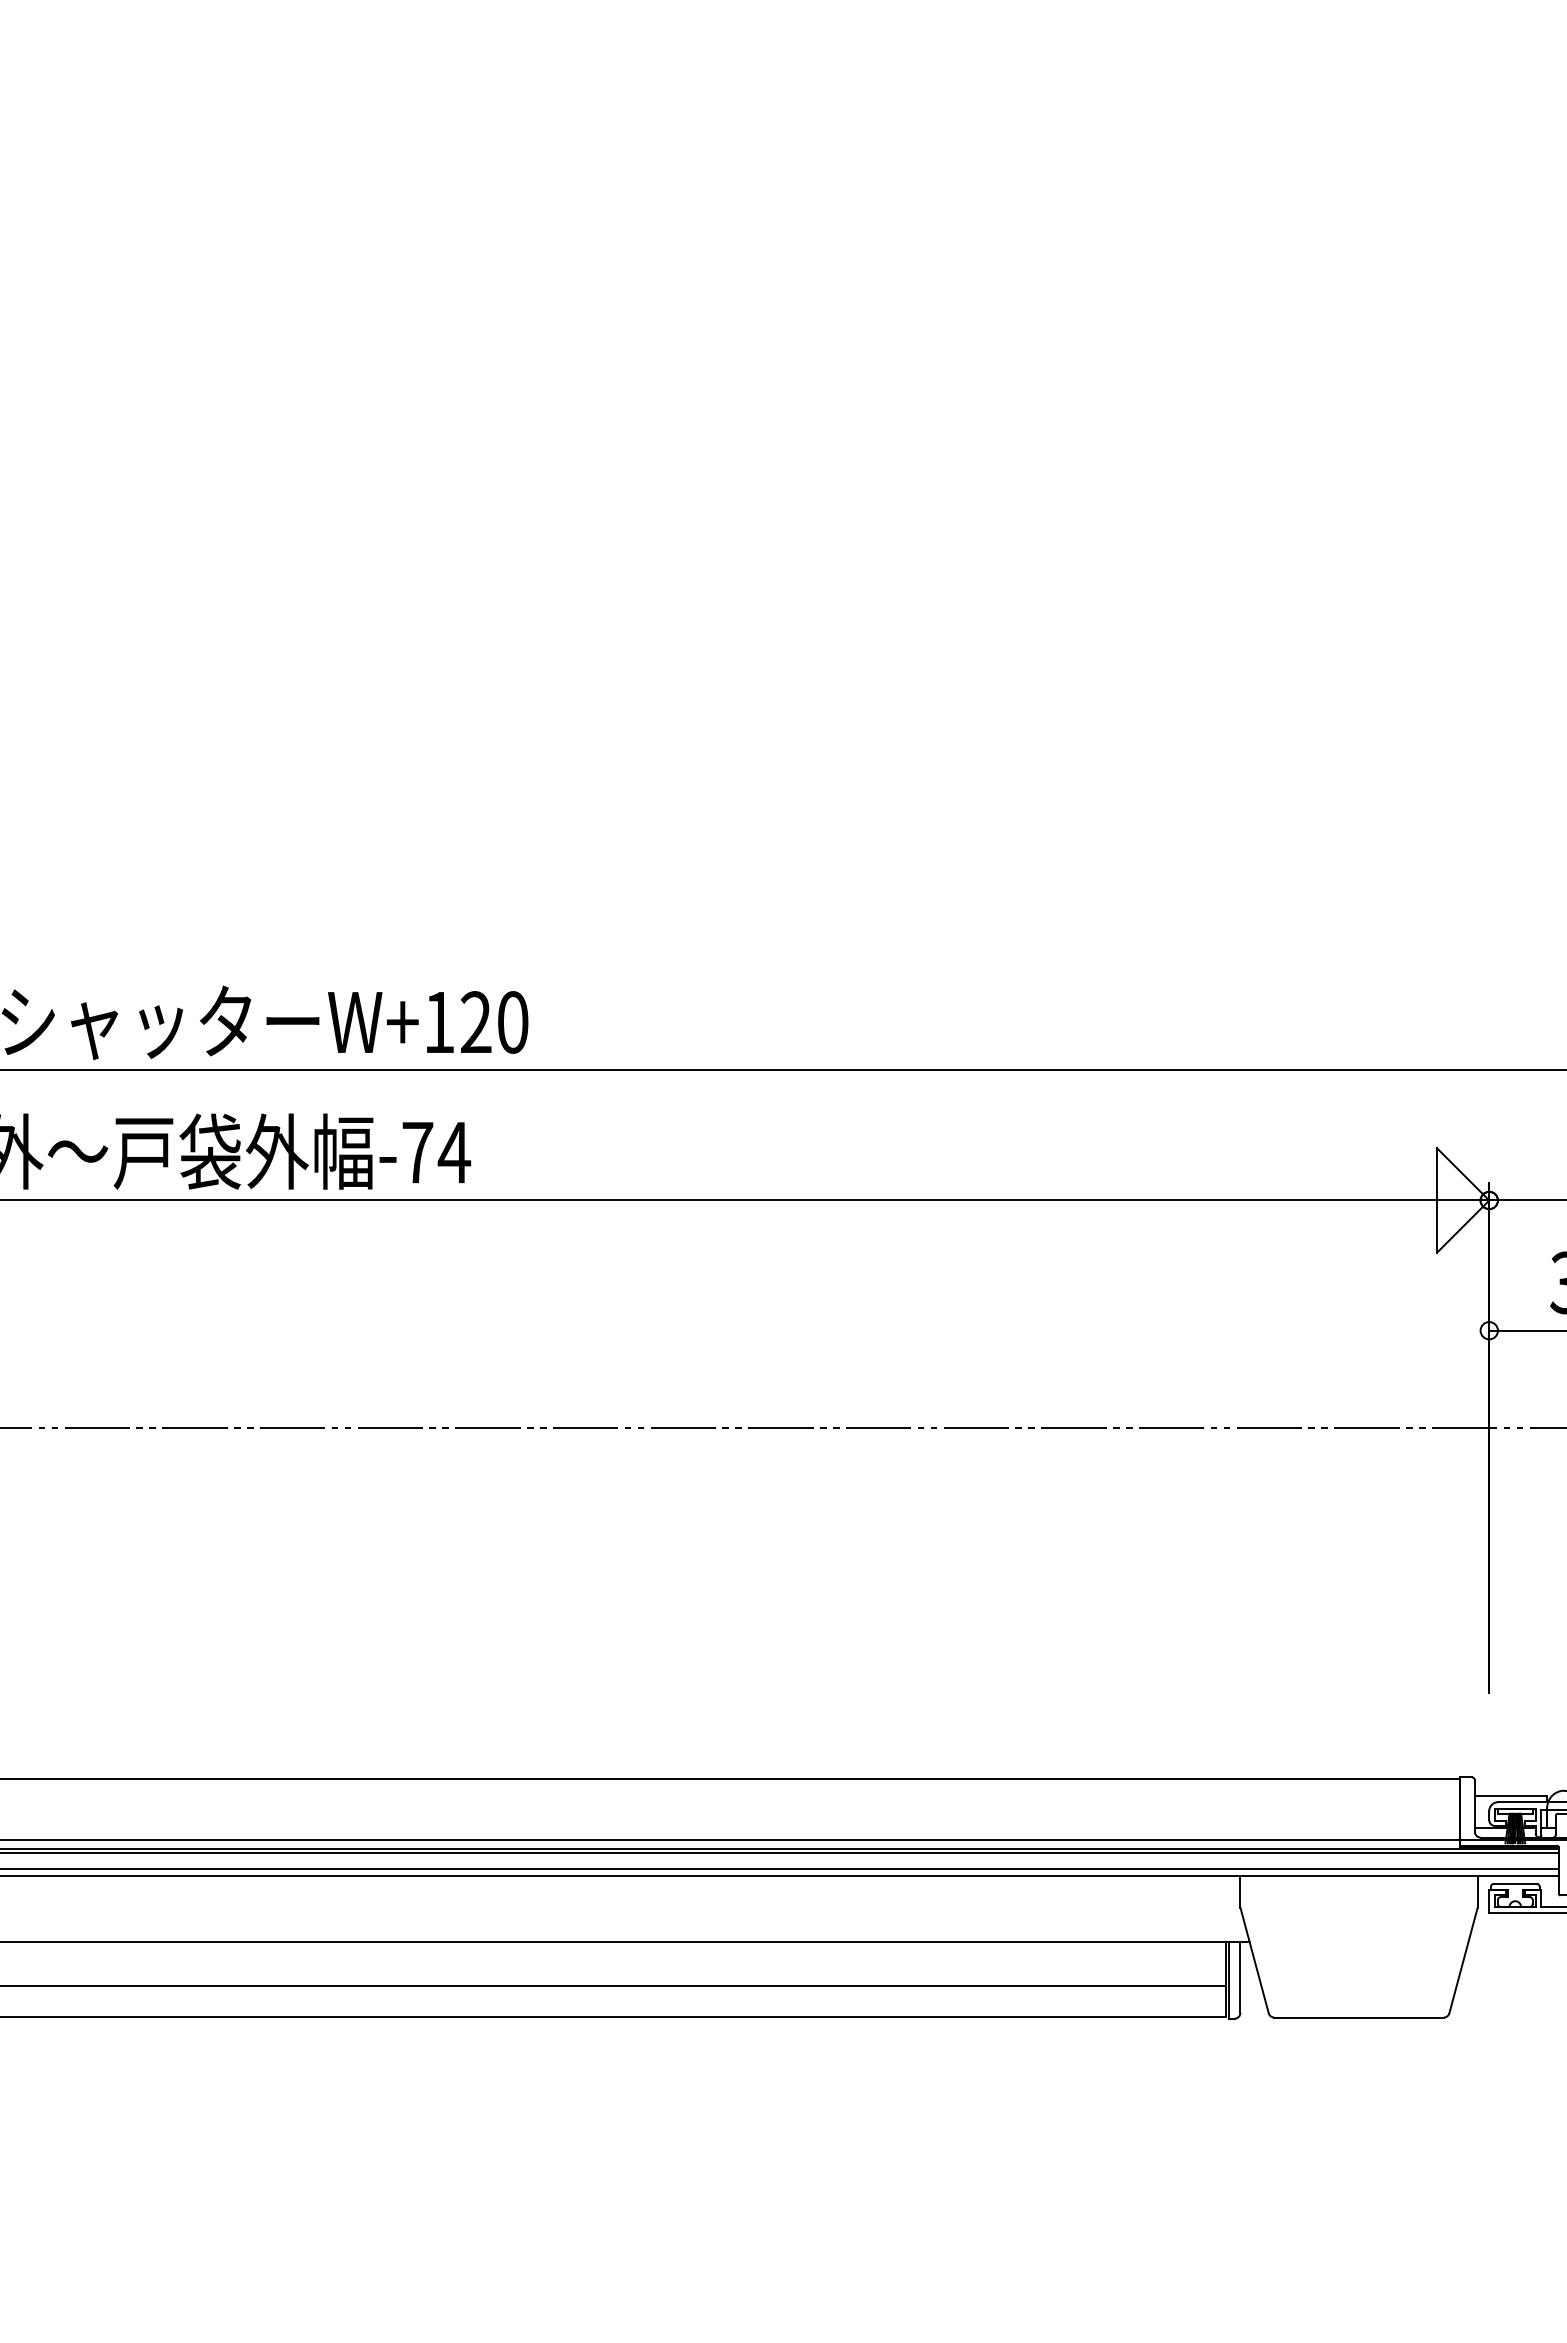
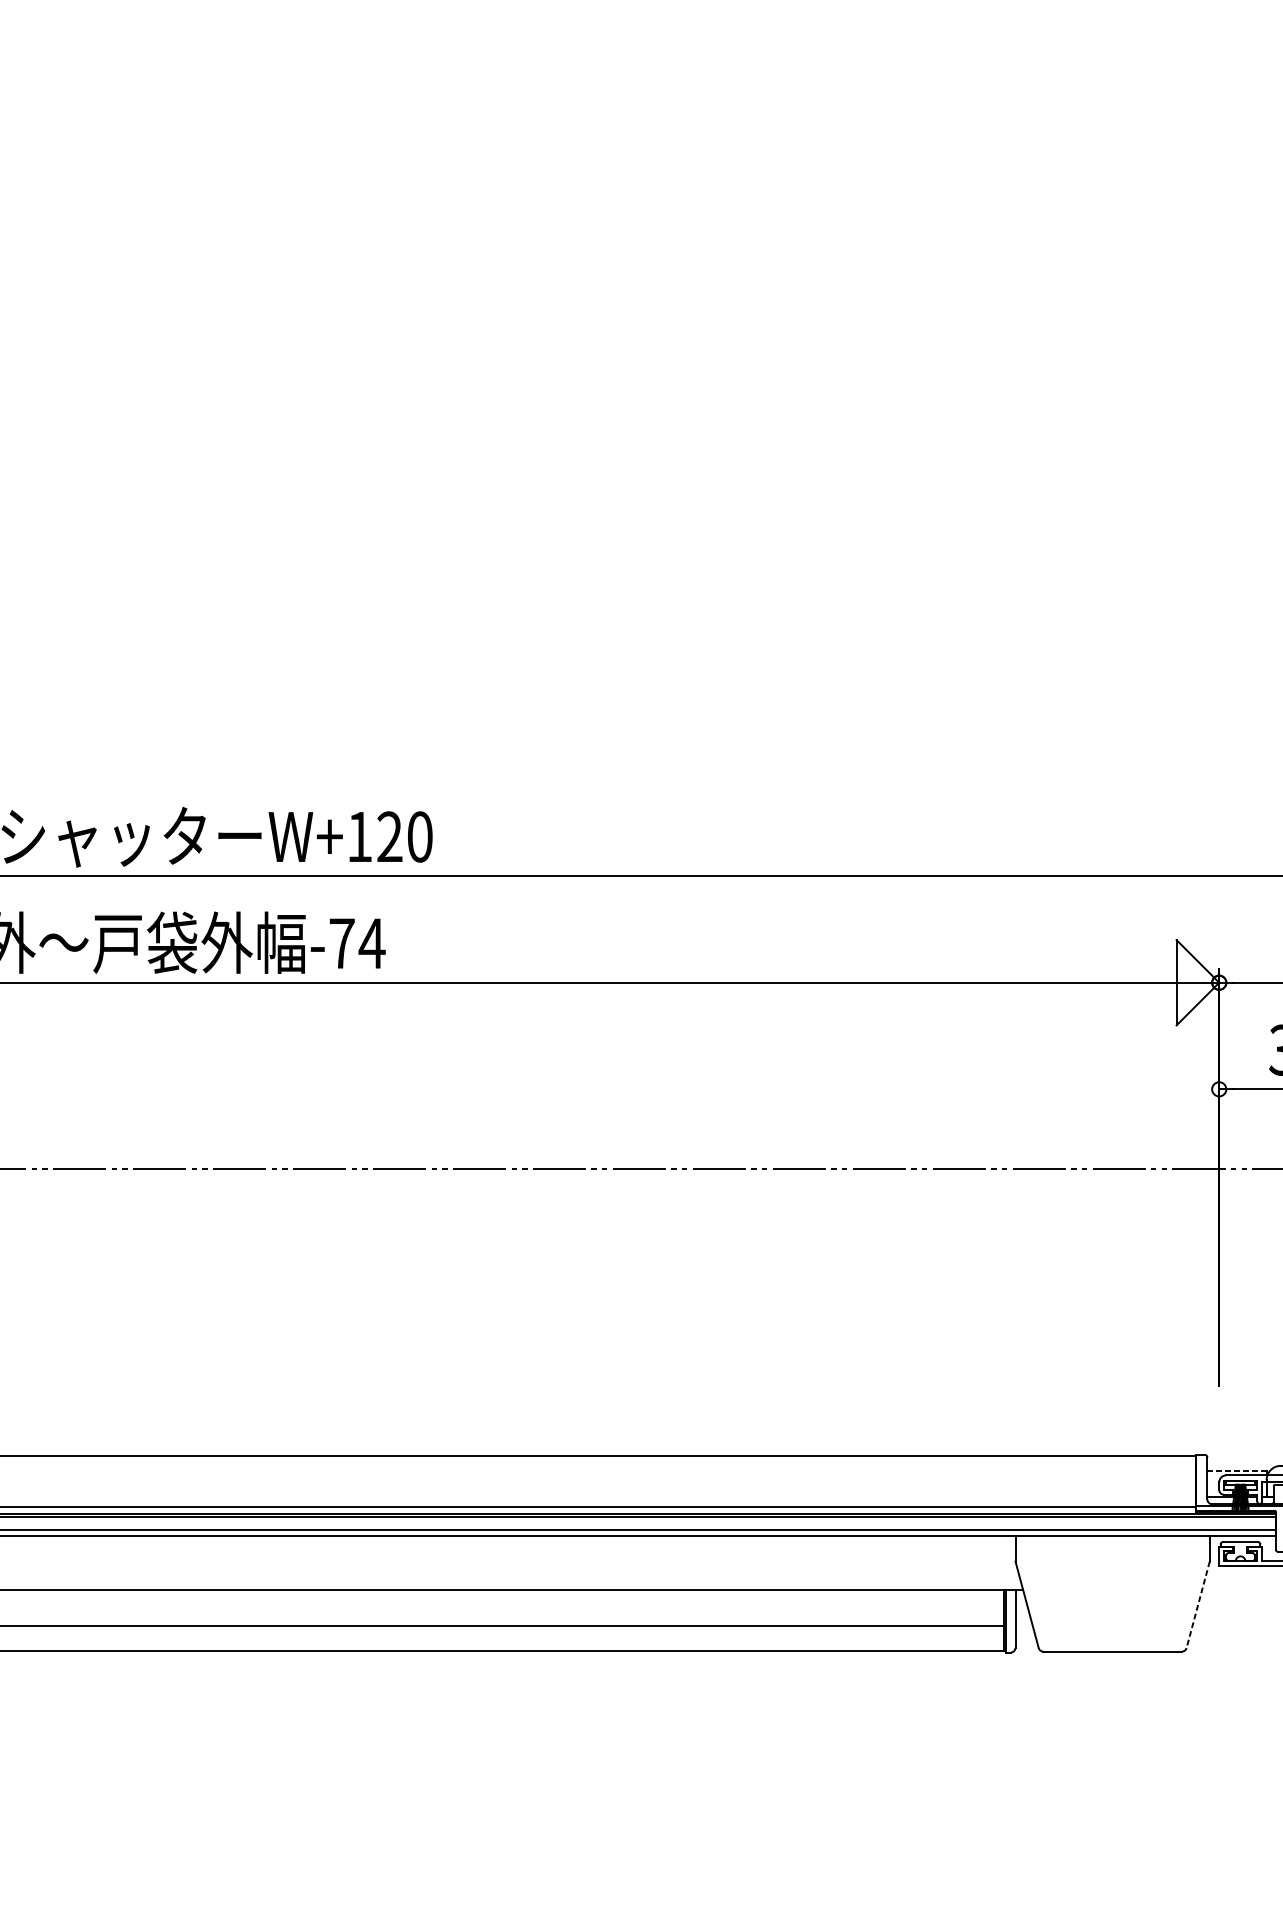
line: (1510, 1796) -> (1236, 1470), solid -> dashed
line: (1463, 1960) -> (1198, 1604), solid -> dashed

